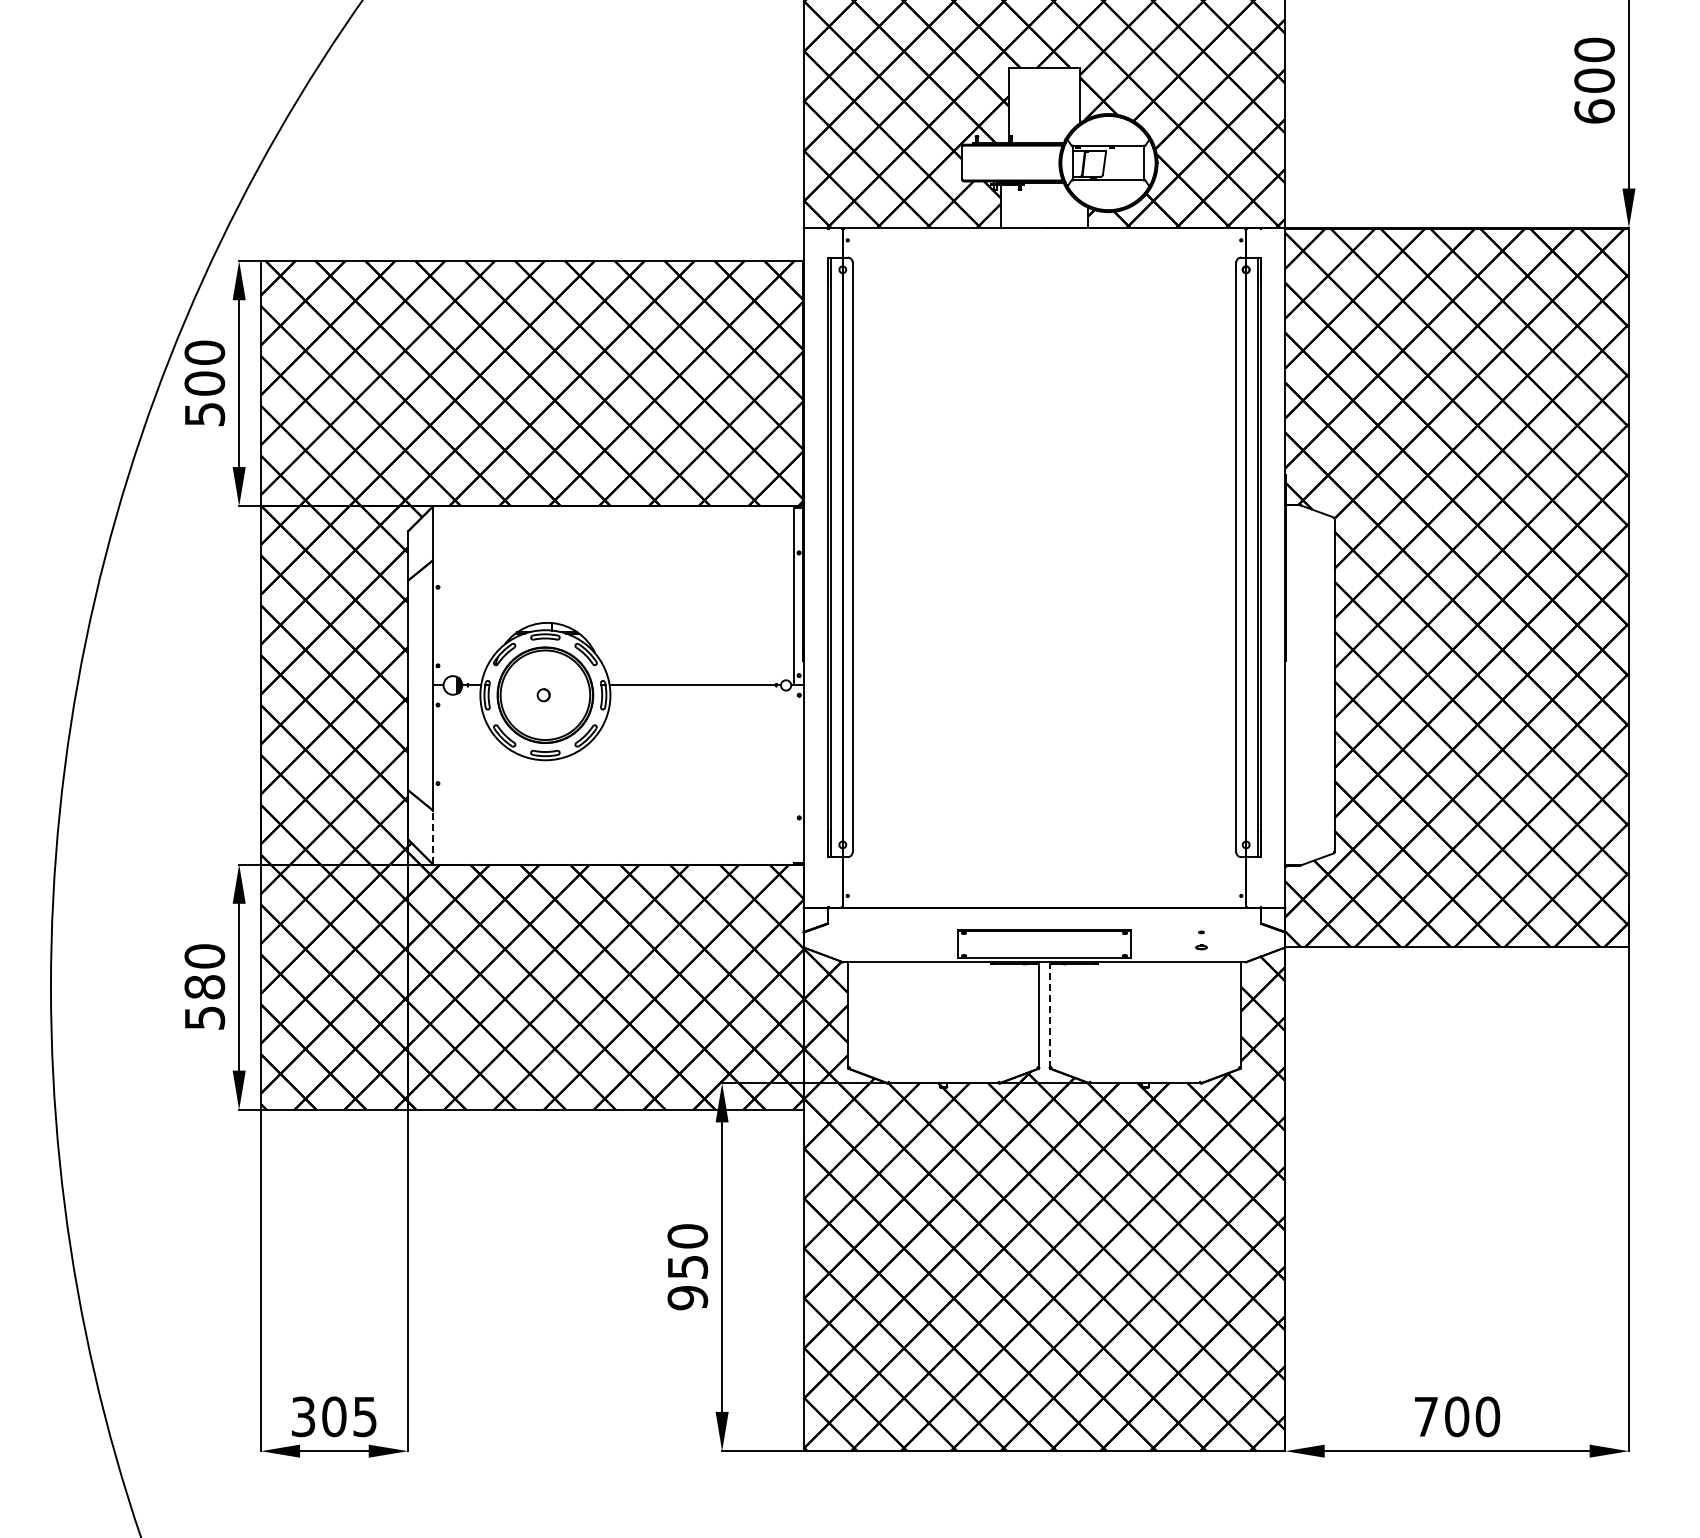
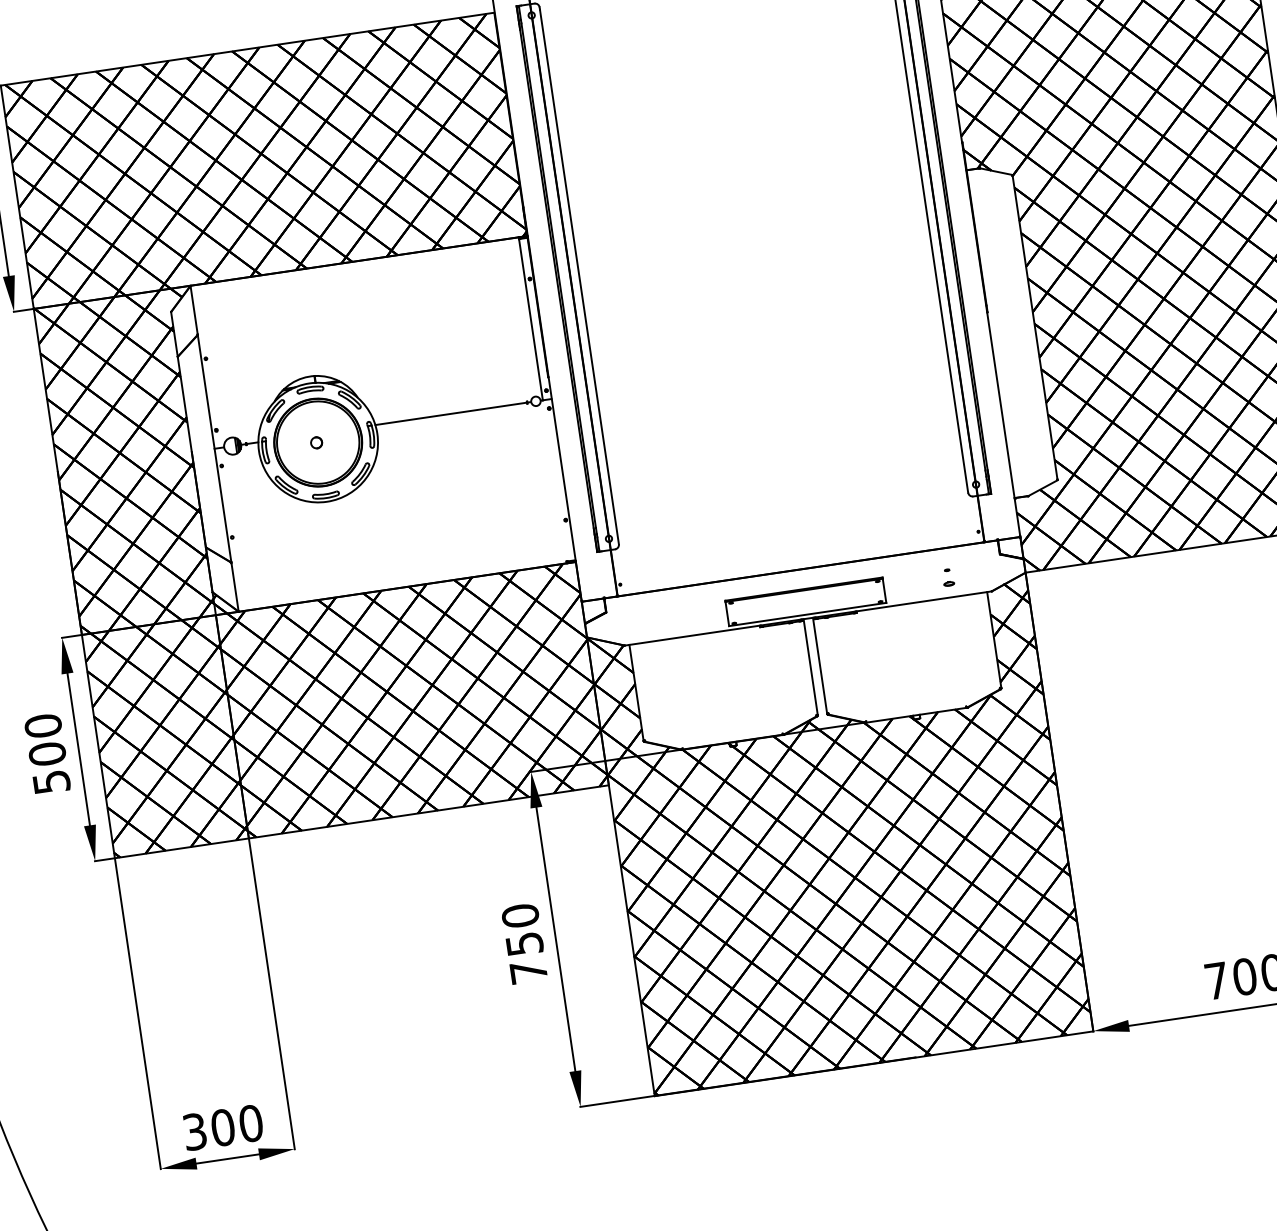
line: (433, 837) -> (235, 587), dashed -> solid
text: (204, 987) -> (47, 754), 580 -> 500
line: (1049, 1014) -> (819, 665), dashed -> solid
text: (687, 1298) -> (528, 972), 950 -> 750
text: (365, 1416) -> (251, 1123), 305 -> 300

